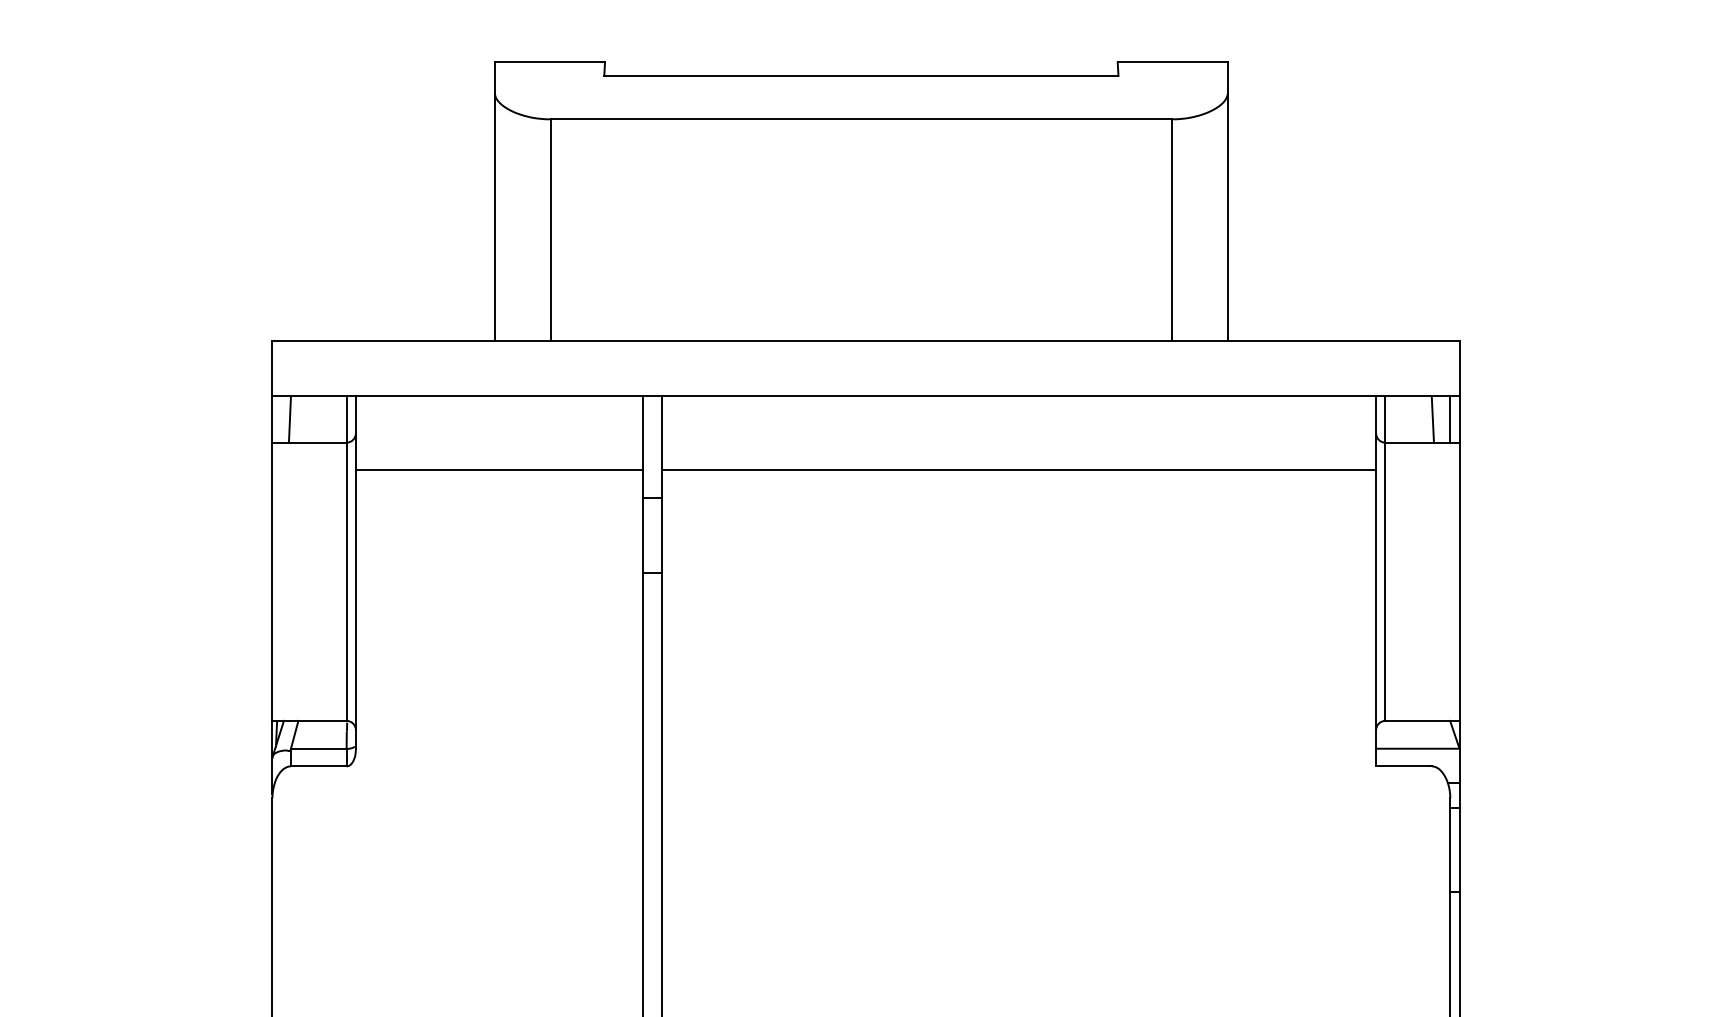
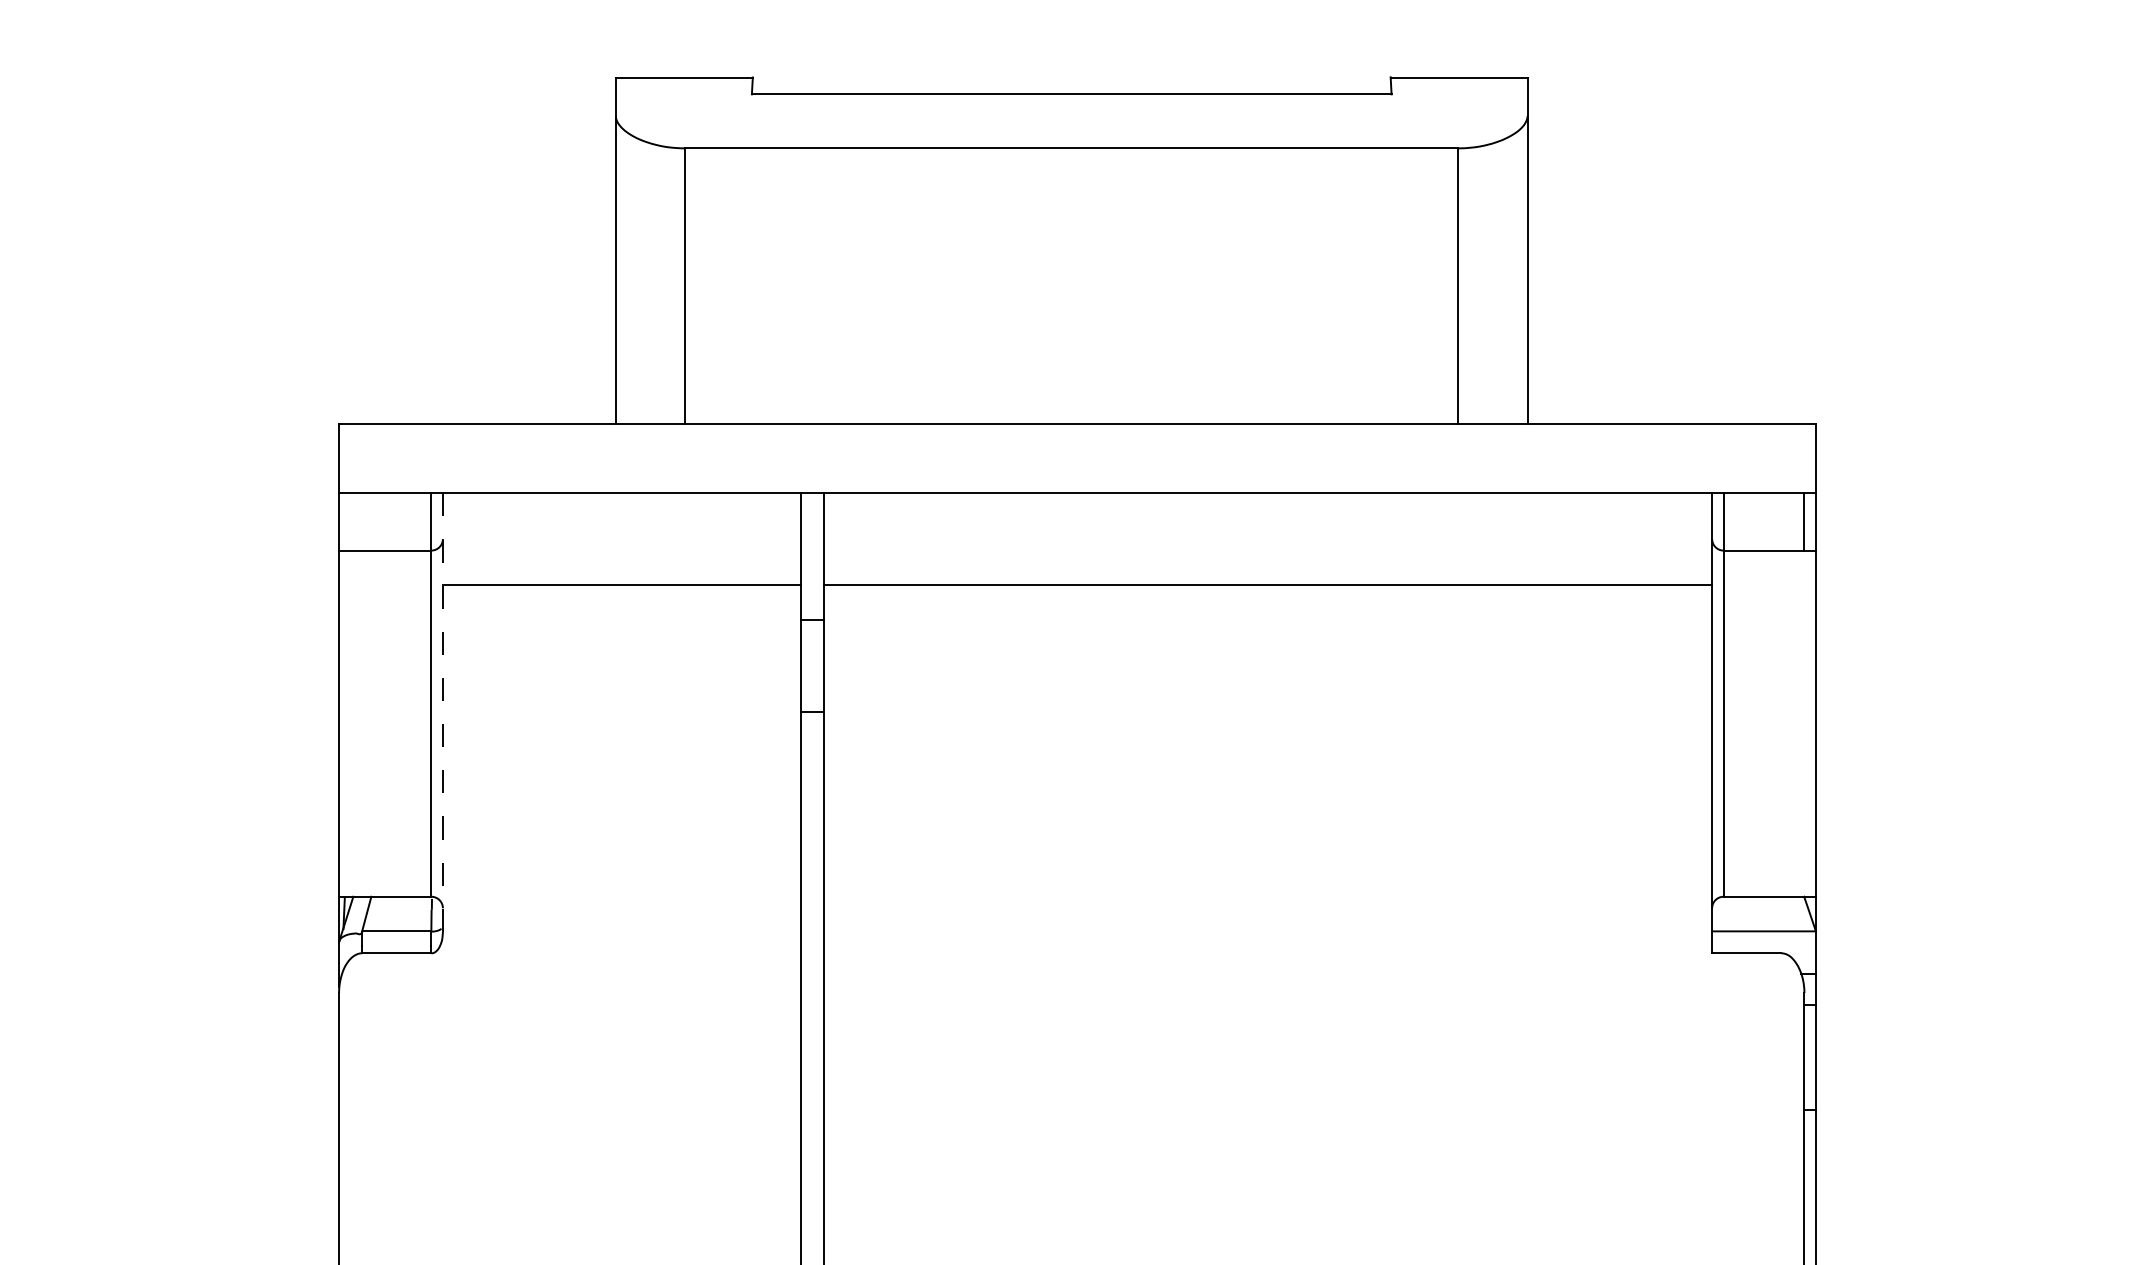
line: (289, 419) -> (360, 521), removed
line: (1432, 419) -> (1782, 521), removed
line: (355, 572) -> (442, 711), solid -> dashed

